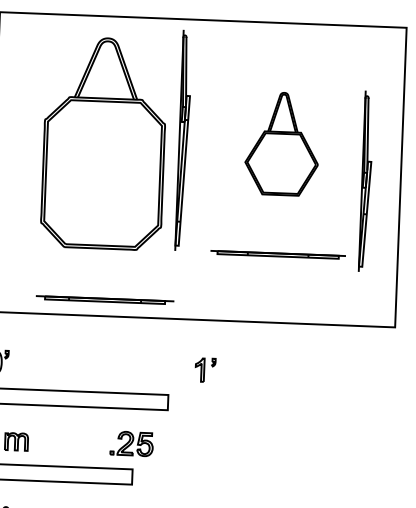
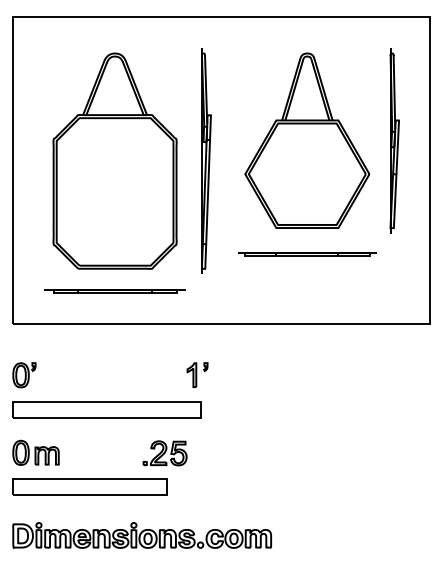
part: (183, 140) -> (206, 160), moved
part: (103, 142) -> (114, 160), moved
part: (282, 143) -> (307, 140), size x1.67
part: (366, 181) -> (394, 140), moved
line: (104, 299) -> (114, 290), moved
part: (205, 369) -> (197, 374), moved

